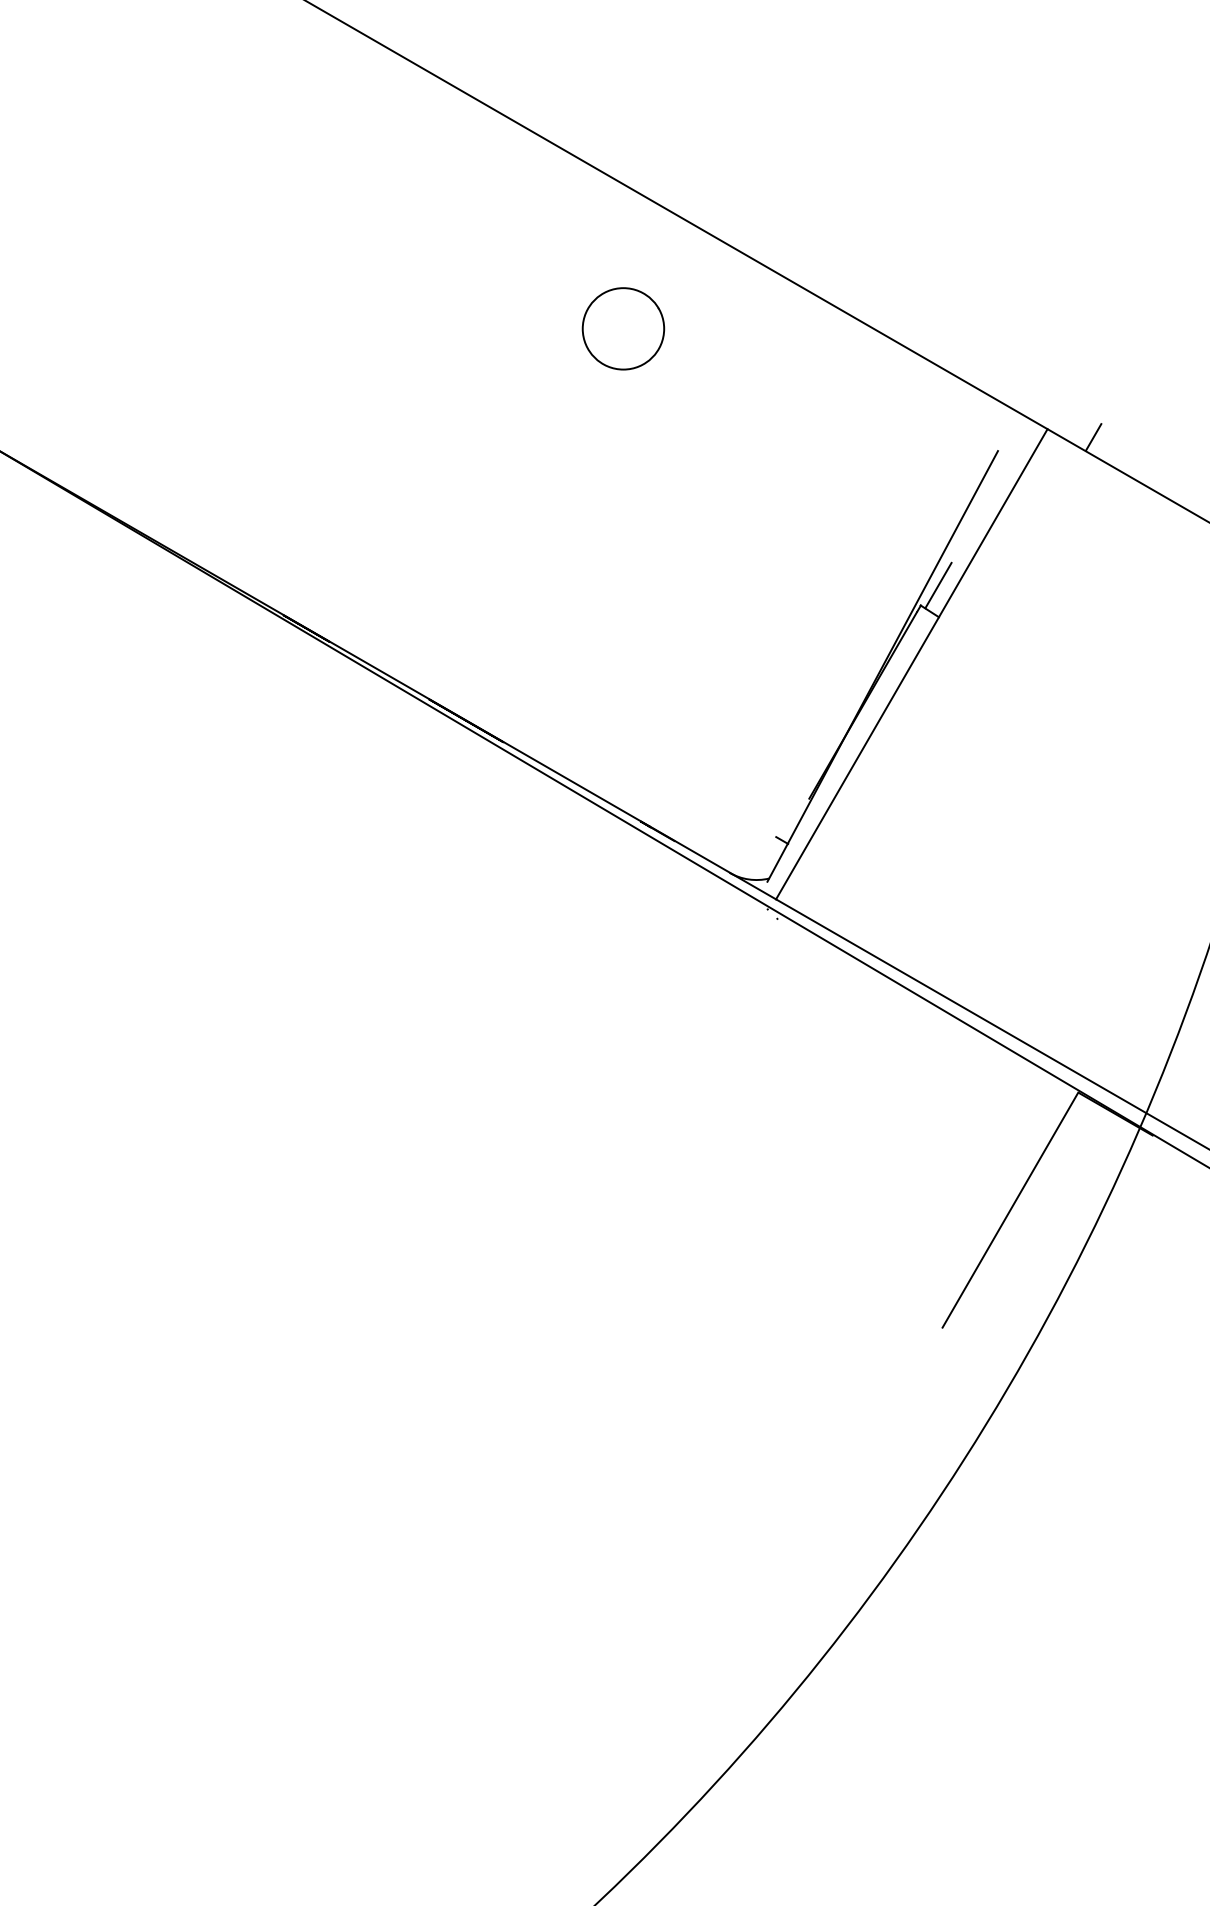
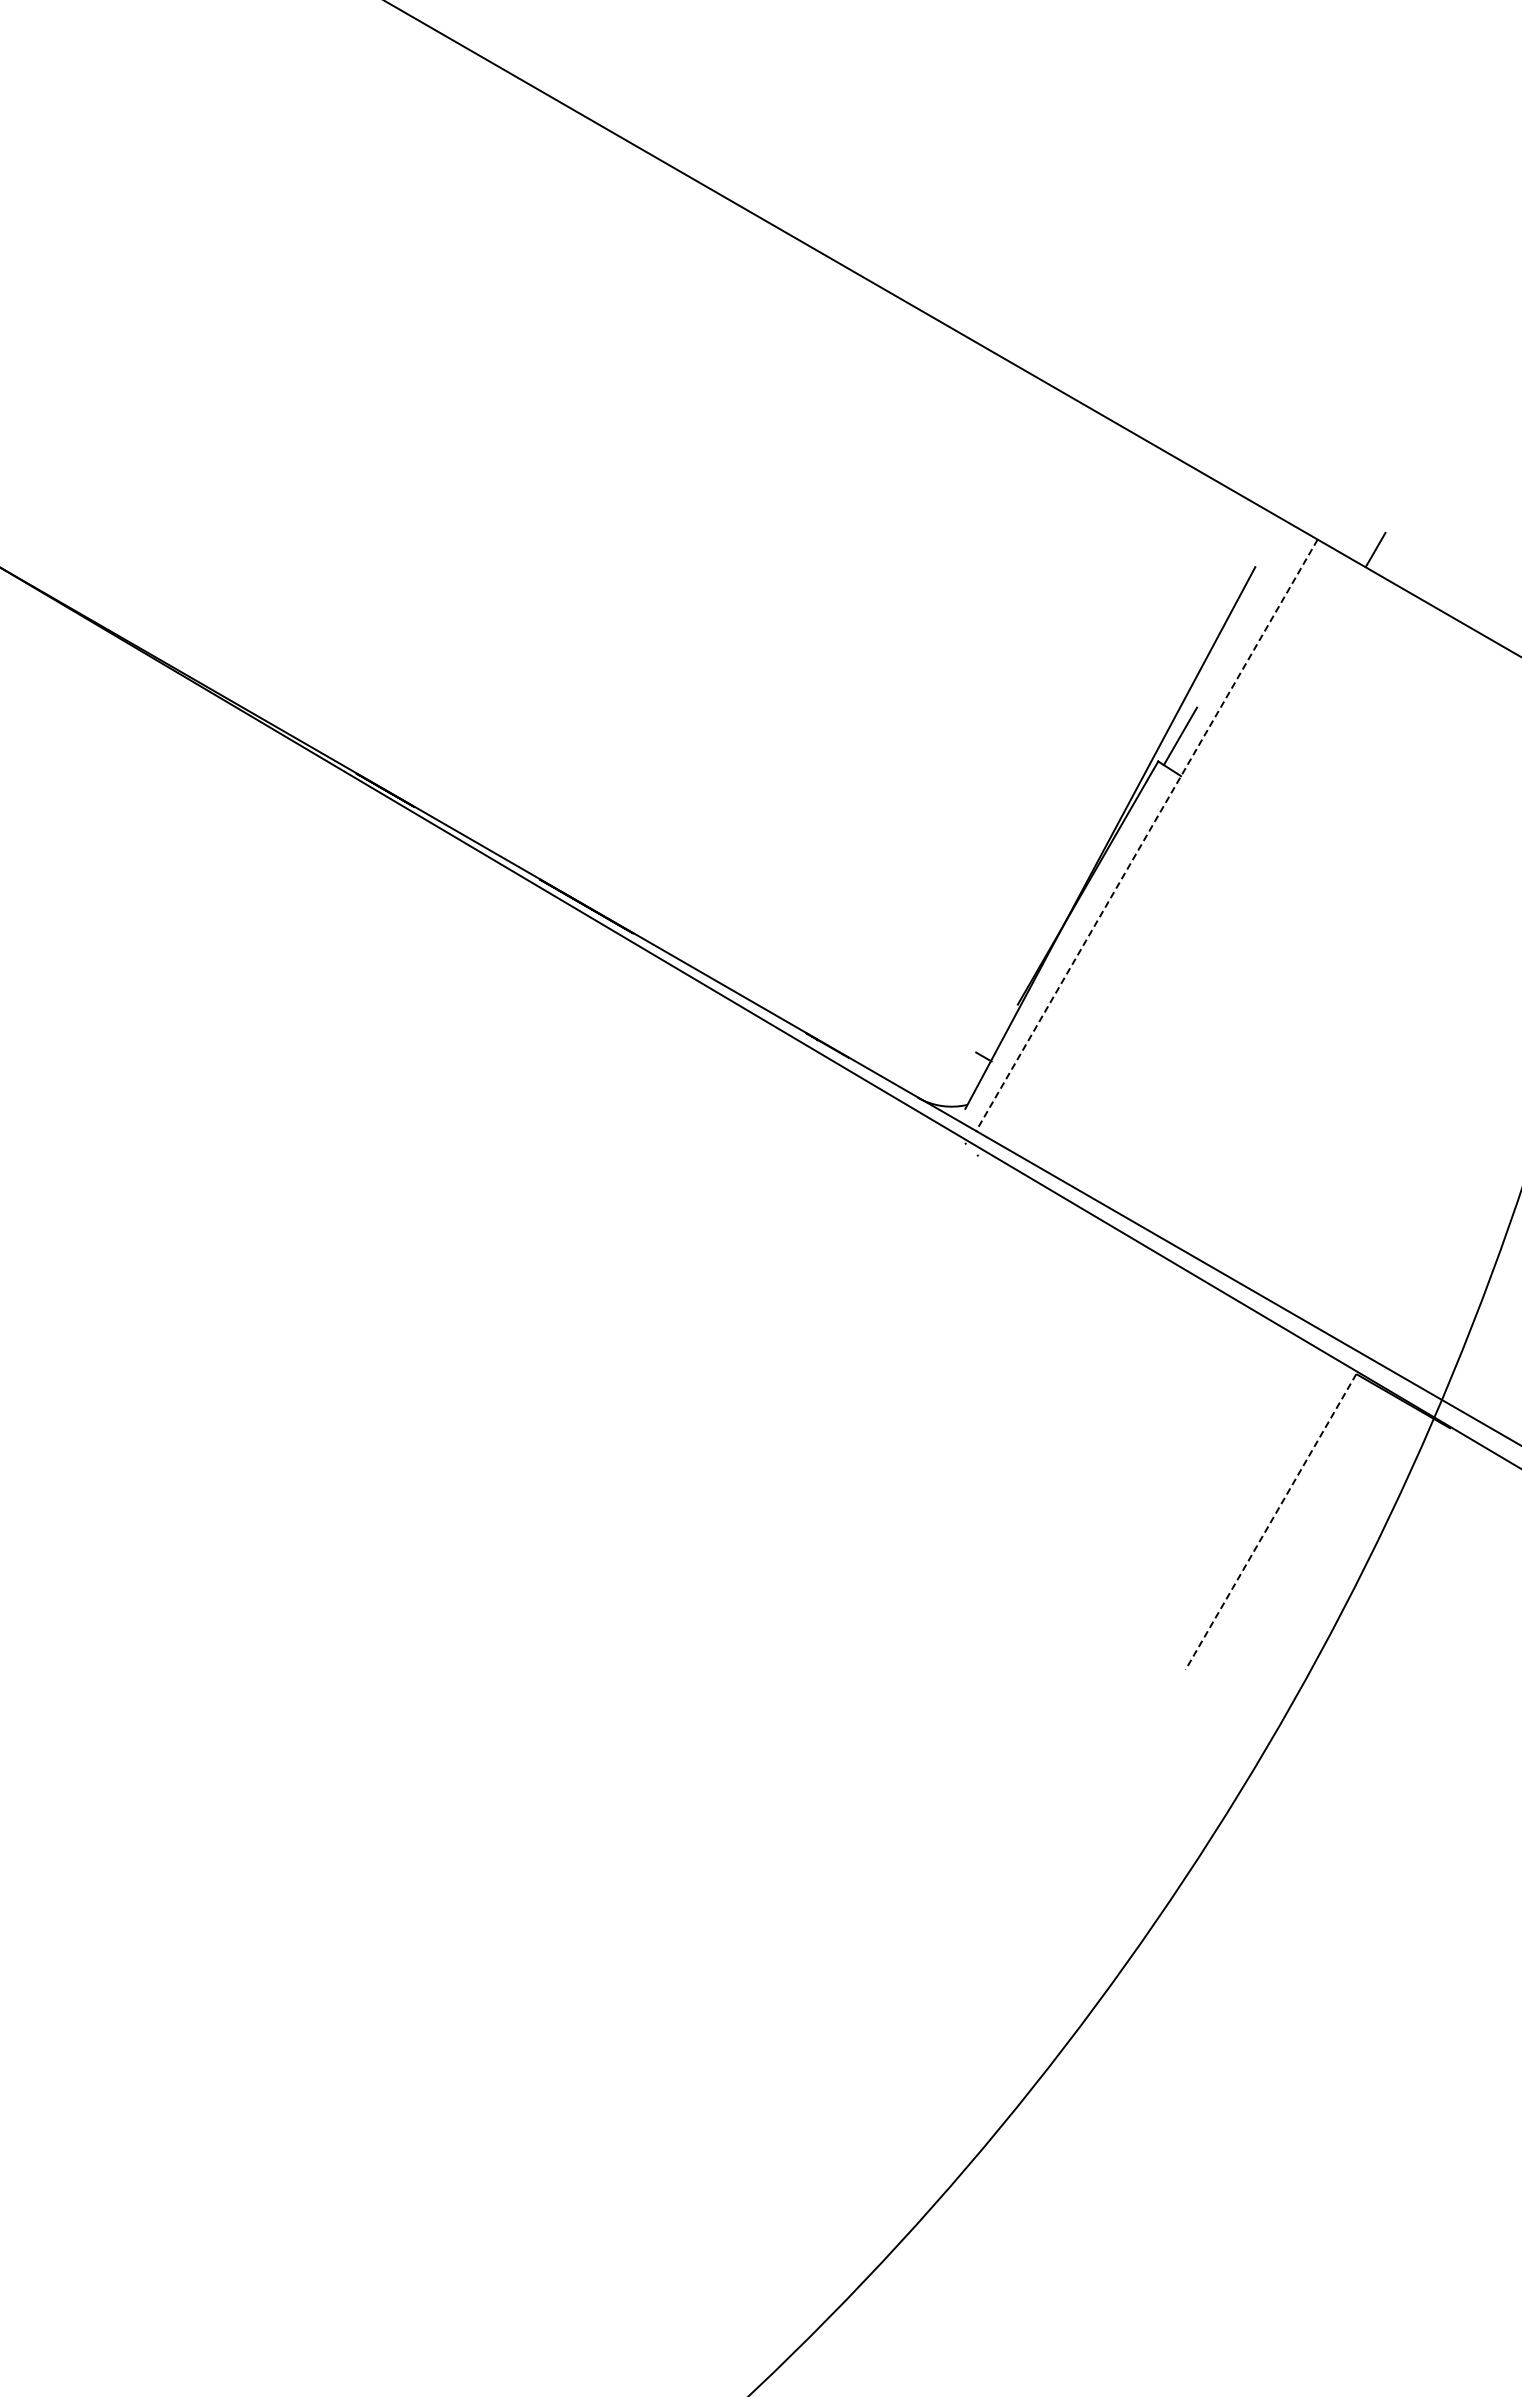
circle: (623, 328) -> (784, 413), removed
line: (911, 664) -> (1146, 835), solid -> dashed
line: (1010, 1209) -> (1270, 1521), solid -> dashed

